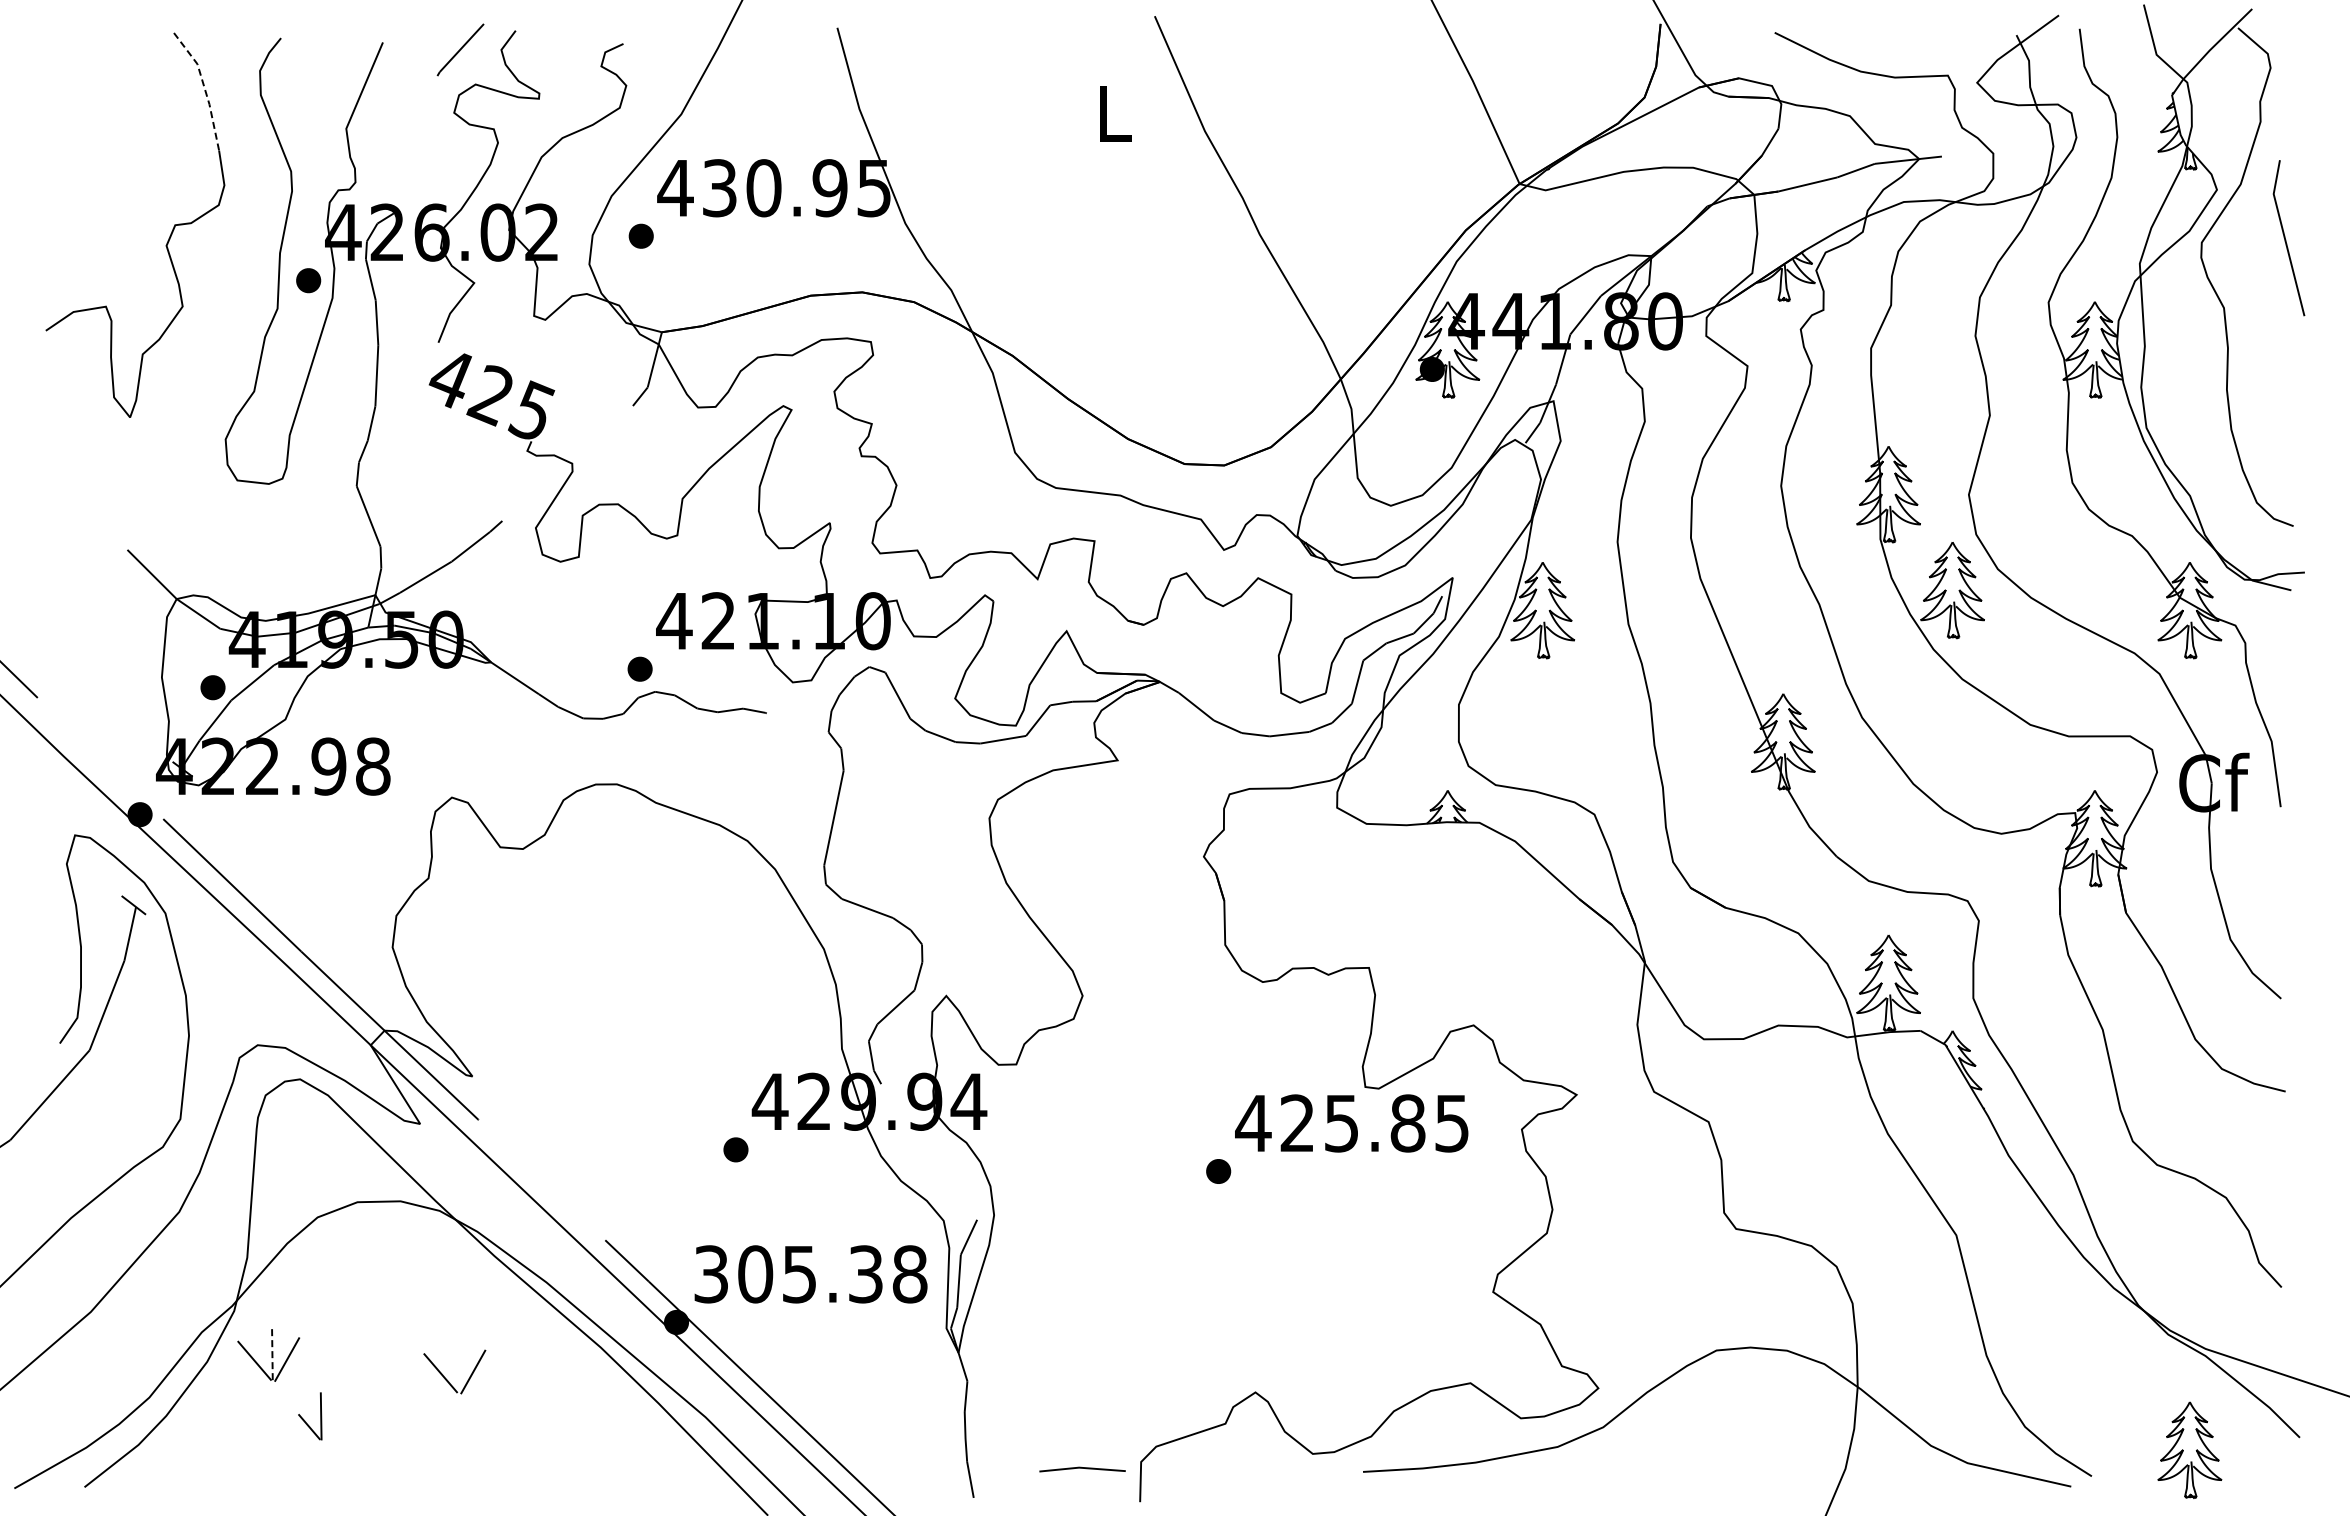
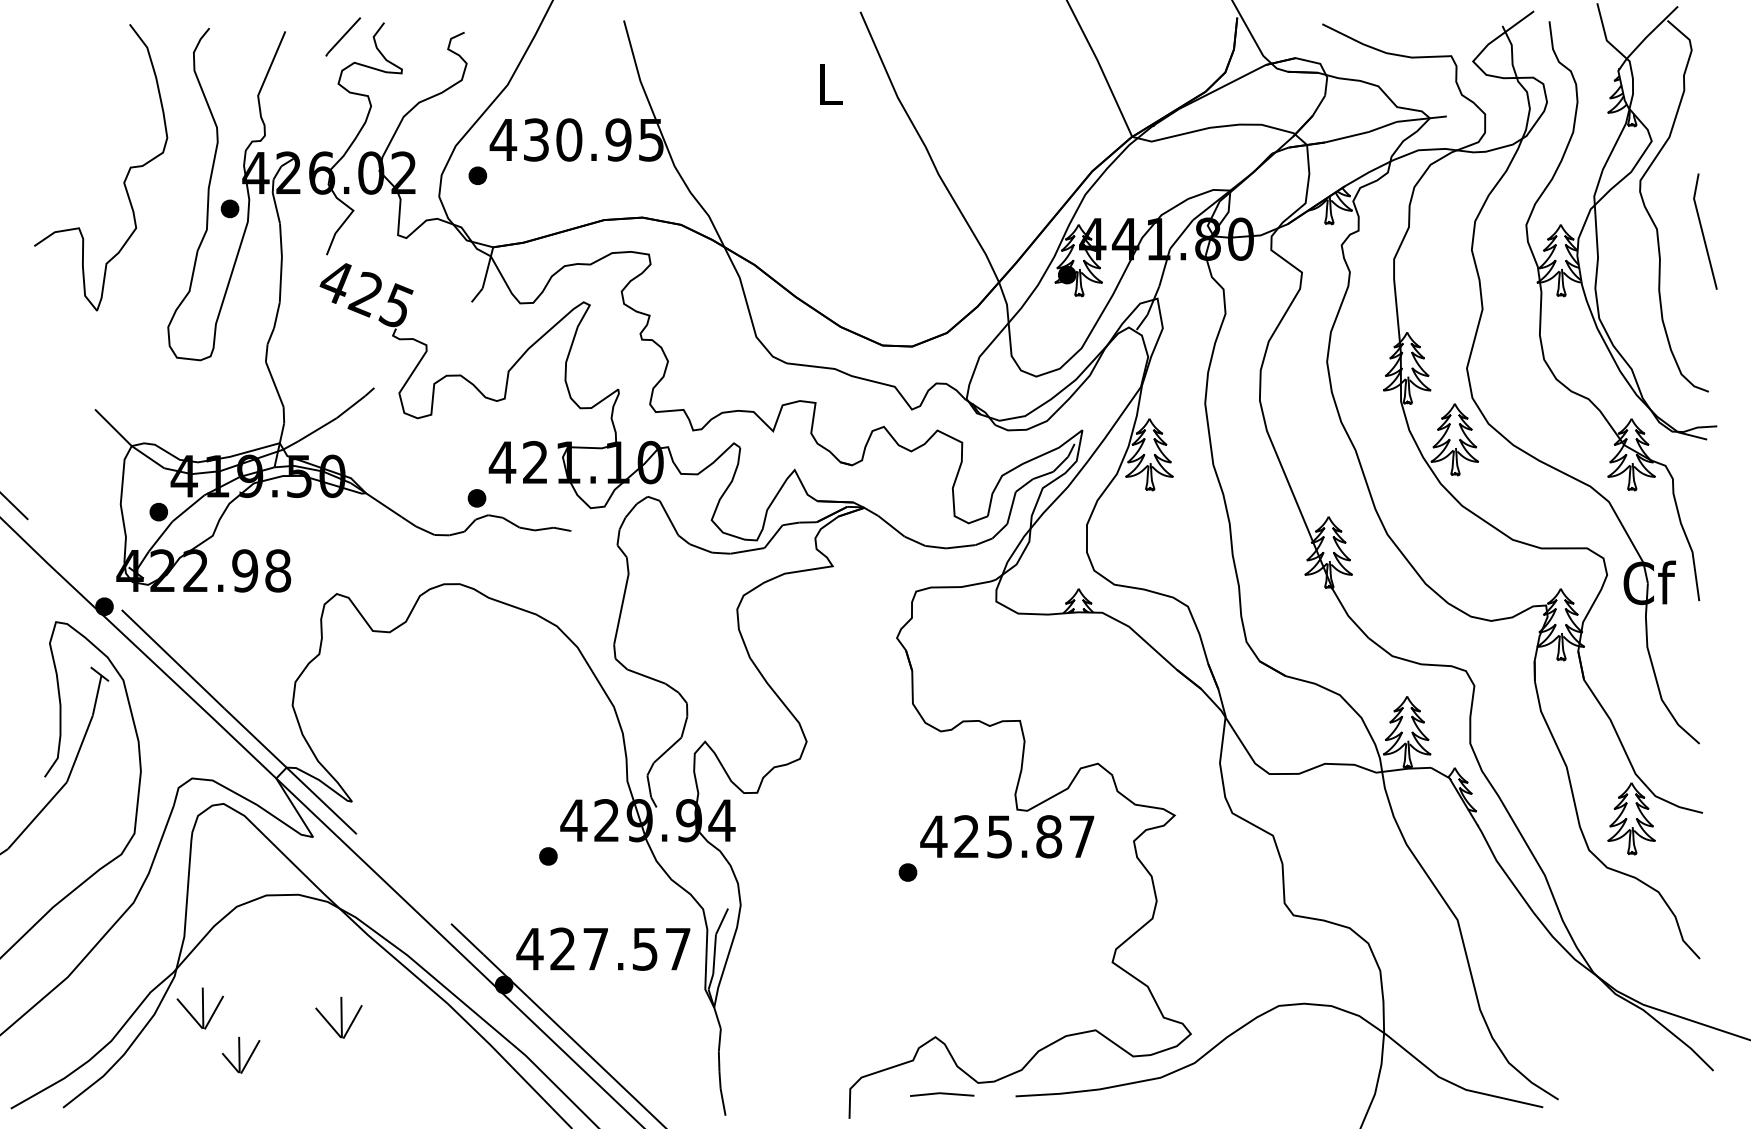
line: (204, 88) -> (152, 65), dashed -> solid
line: (2286, 239) -> (1703, 232), moved
text: (1451, 1123) -> (1081, 836), 425.85 -> 425.87
text: (809, 1274) -> (603, 949), 305.38 -> 427.57
line: (272, 1353) -> (203, 1008), dashed -> solid
line: (458, 1365) -> (341, 1017), added
line: (335, 1418) -> (250, 1056), added
part: (2189, 1449) -> (1631, 818), moved
line: (1082, 1468) -> (942, 1093), moved

